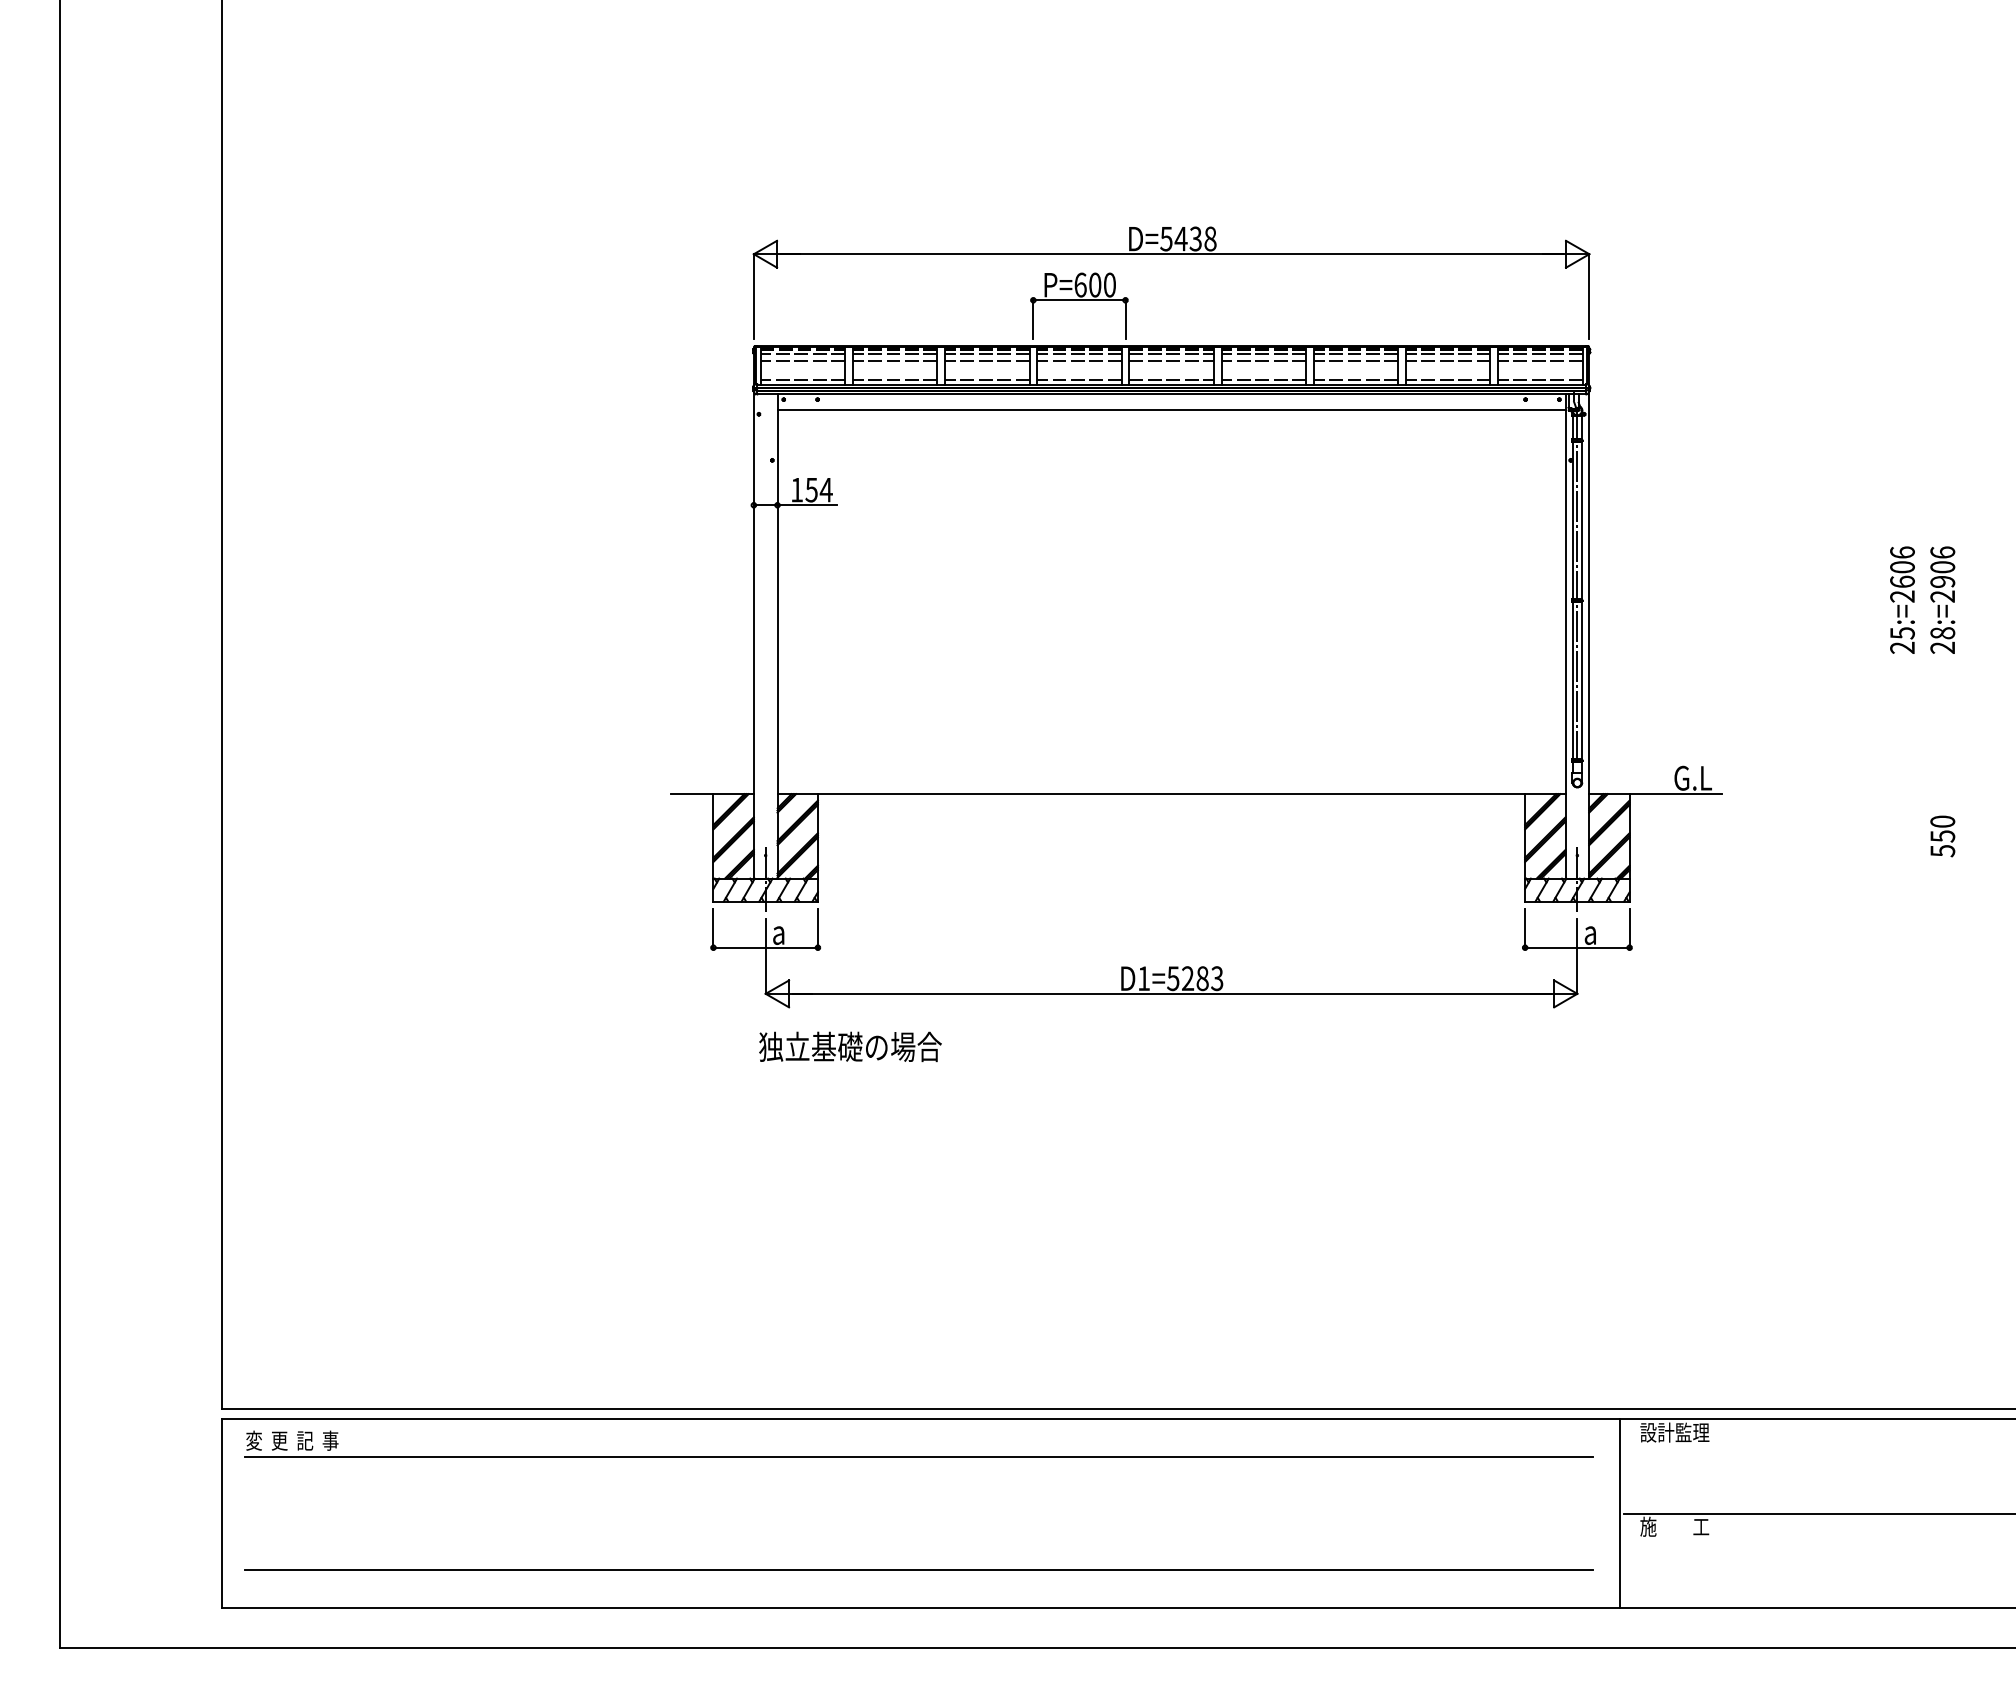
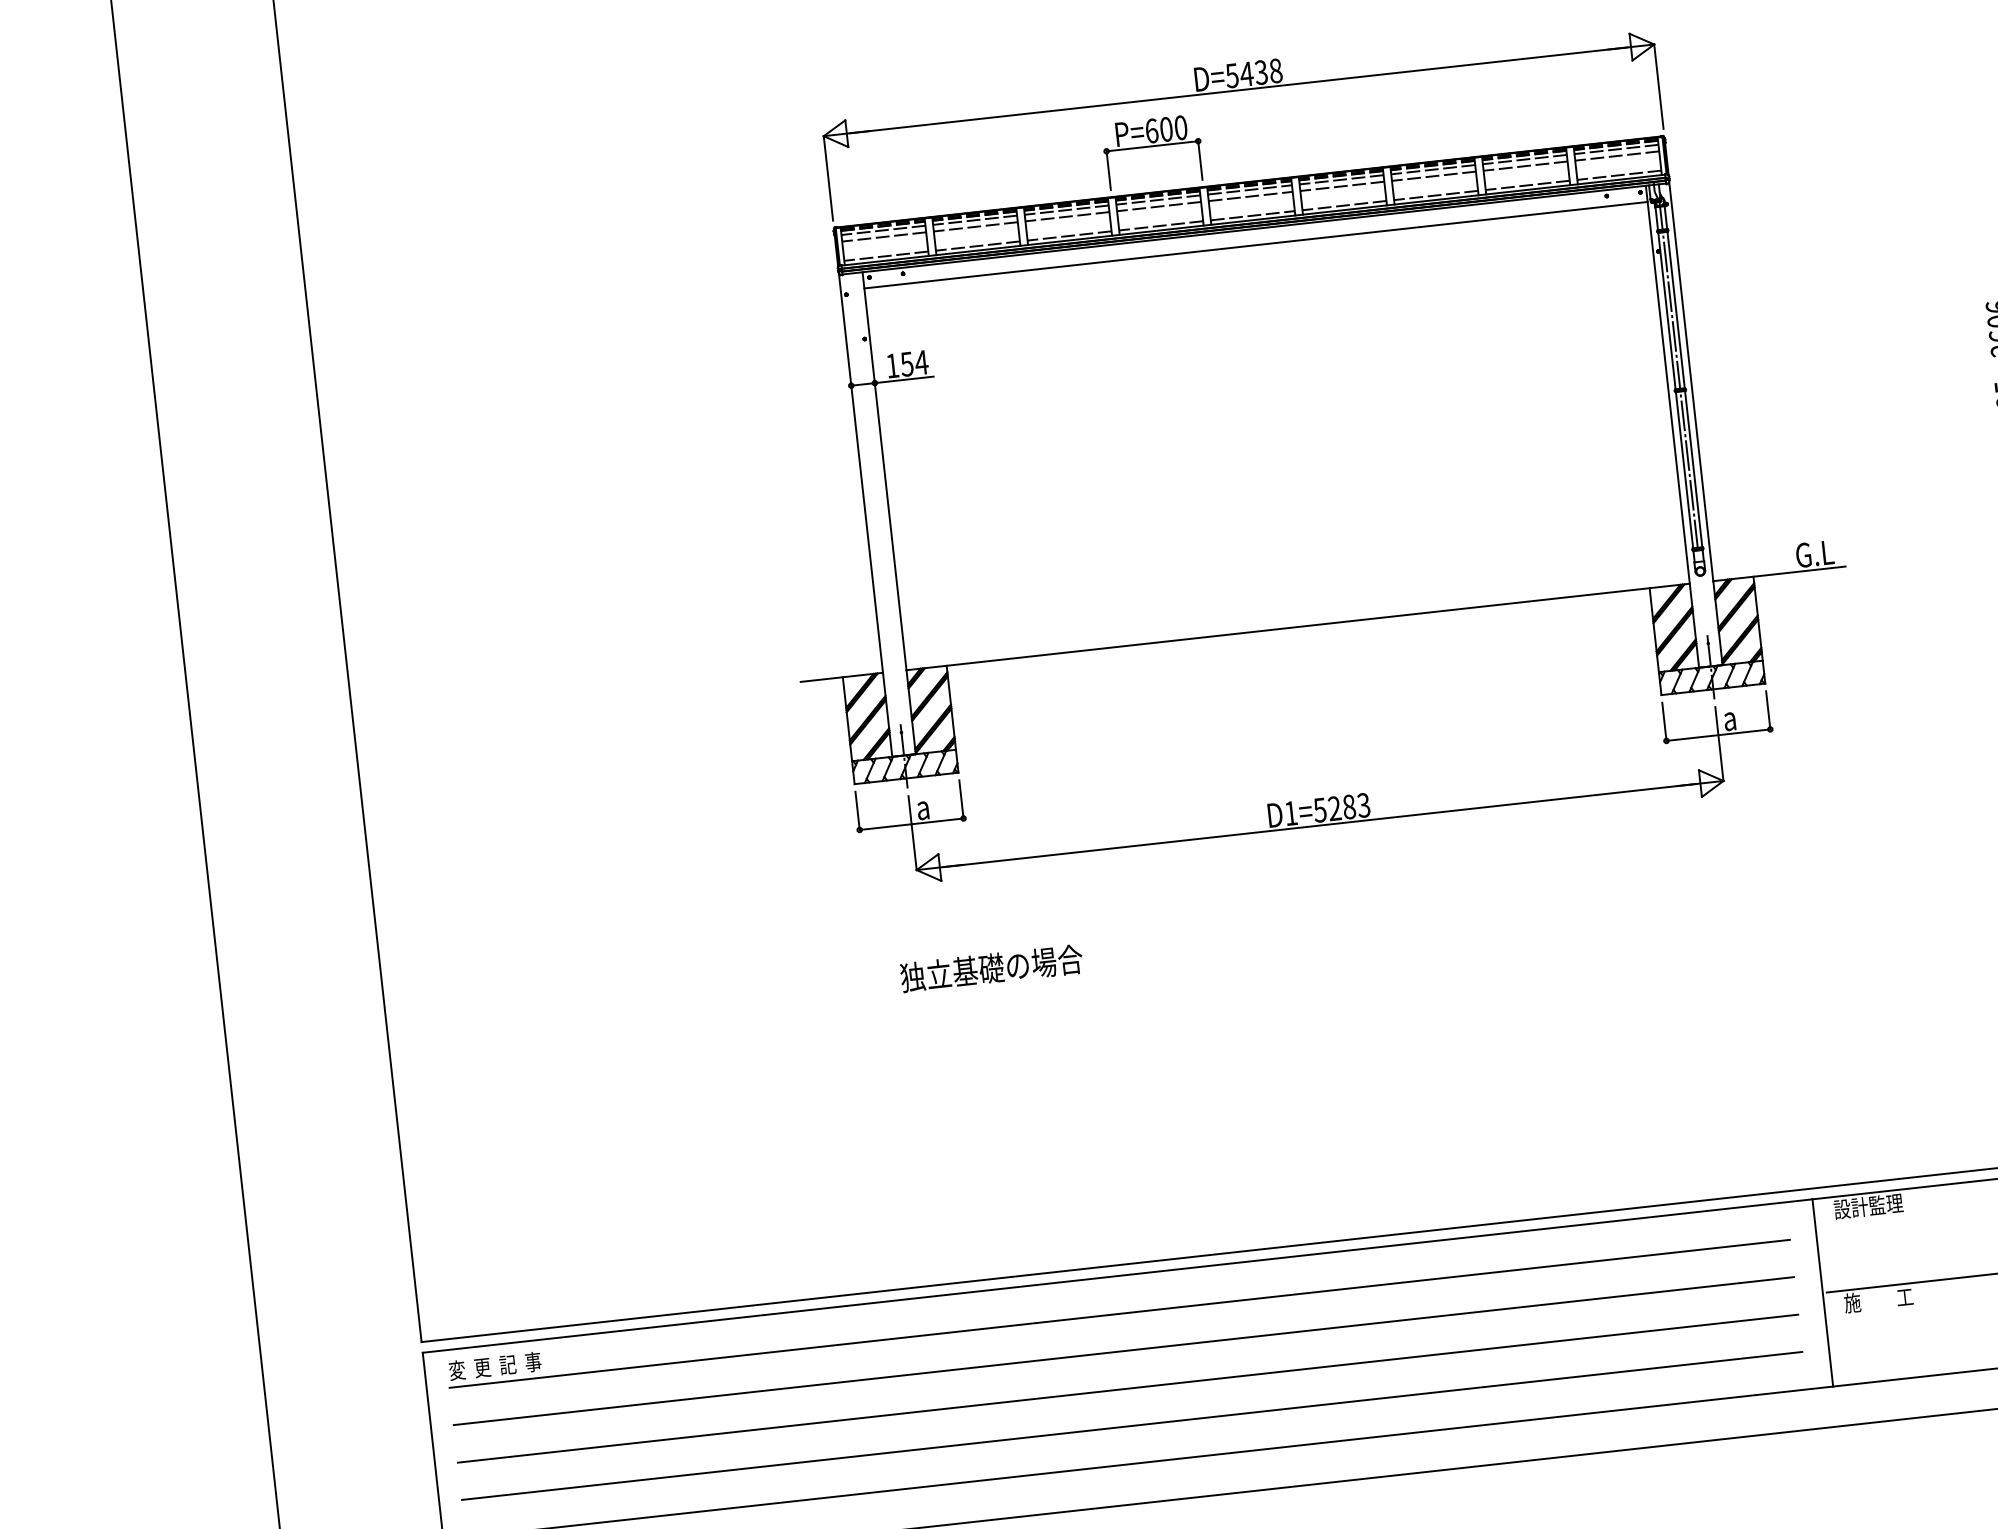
text: (850, 1046) -> (991, 968), moved
line: (918, 1494) -> (1123, 1350), added
line: (918, 1532) -> (1127, 1388), added

